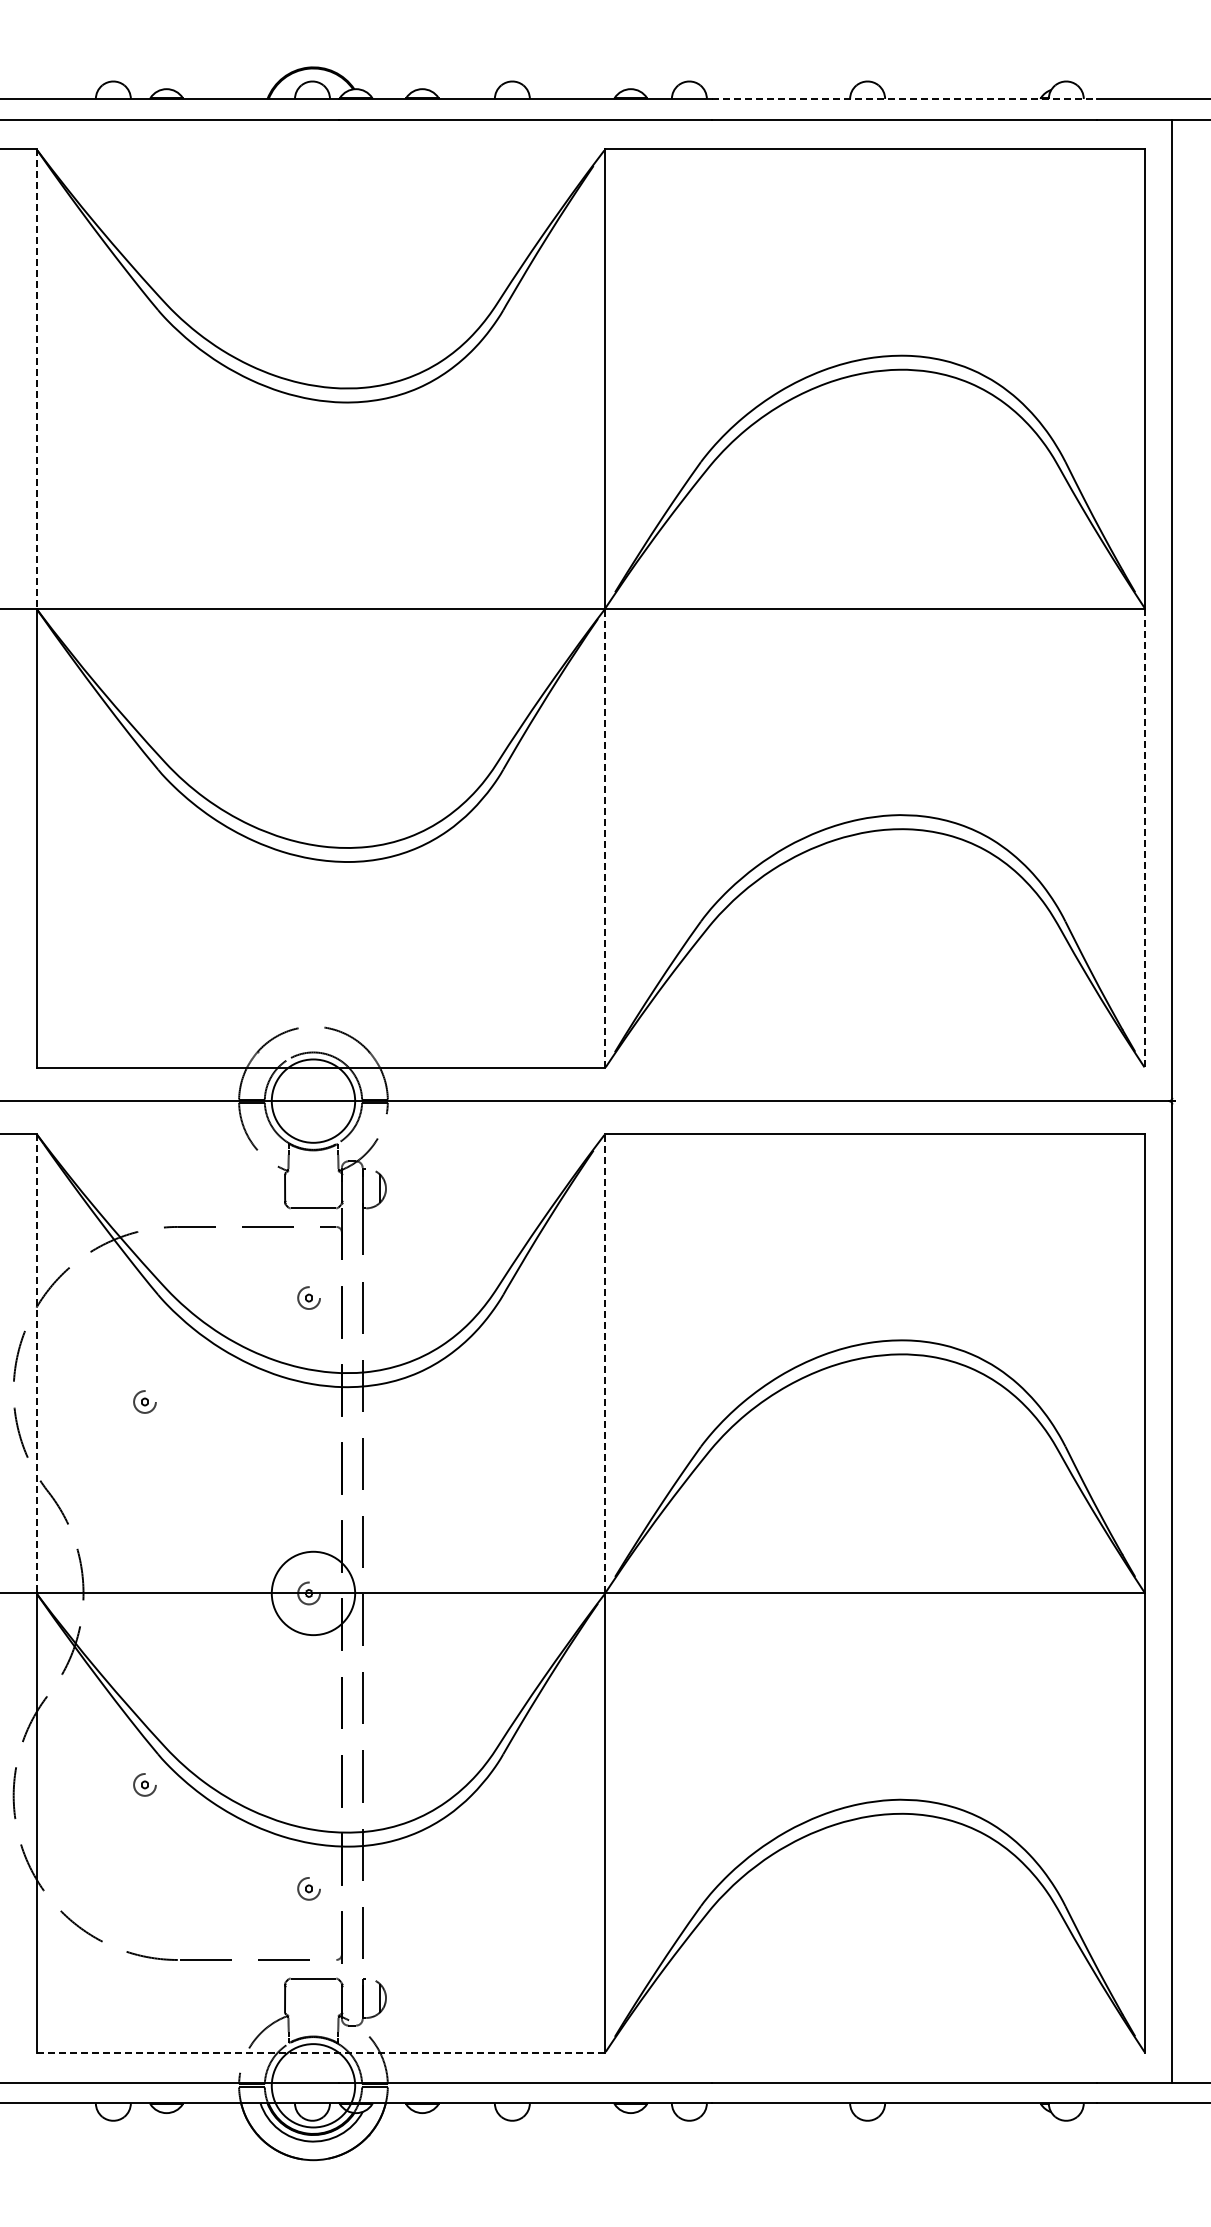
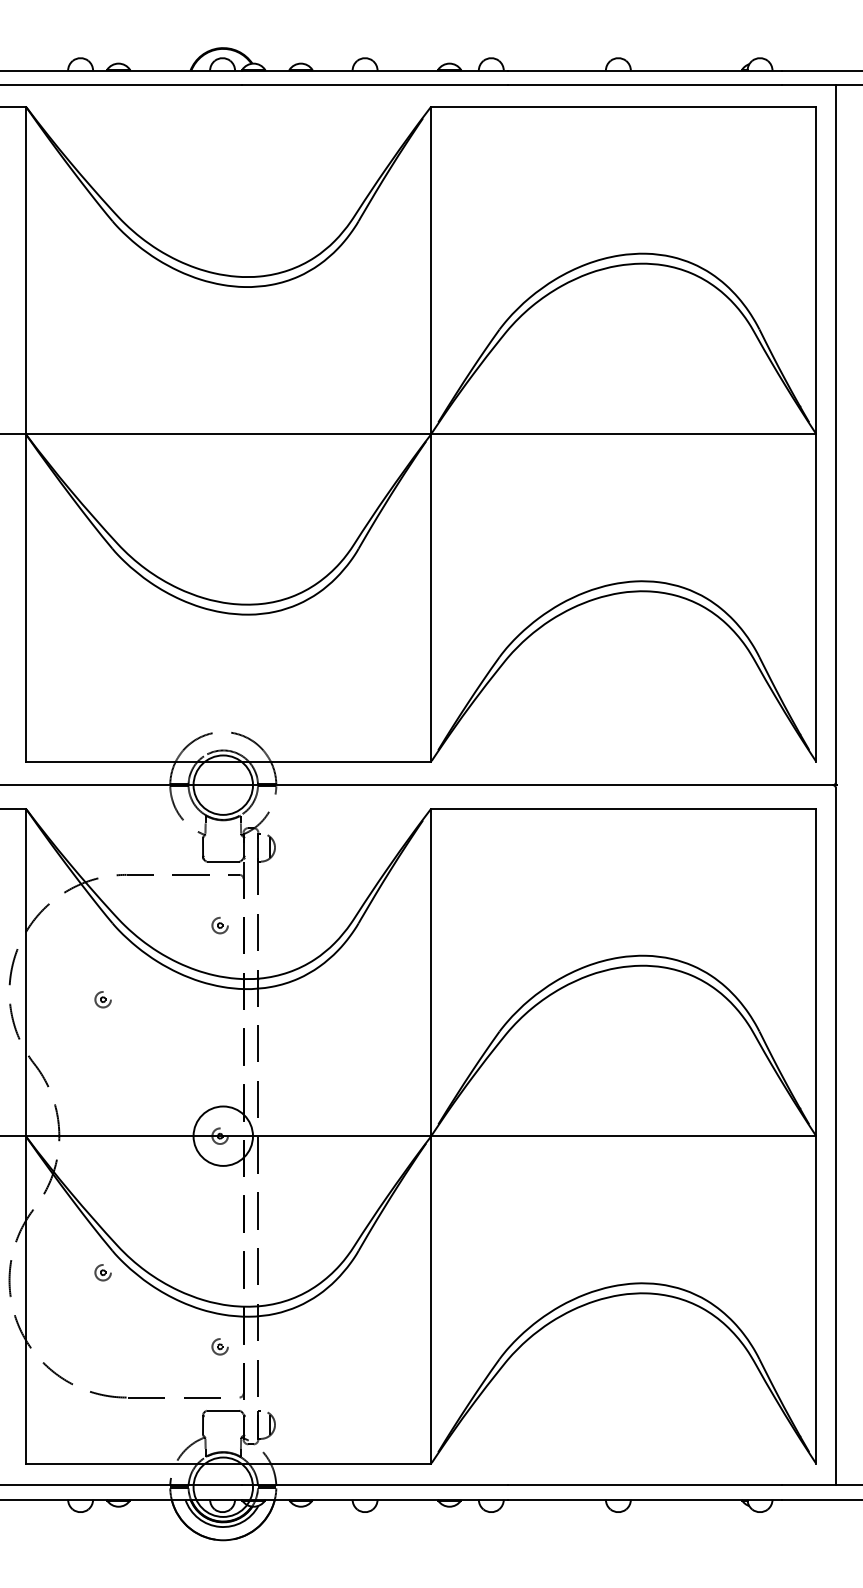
line: (905, 99) -> (645, 71), dashed -> solid
line: (36, 379) -> (25, 270), dashed -> solid
line: (605, 838) -> (431, 597), dashed -> solid
line: (1145, 838) -> (816, 597), dashed -> solid
line: (36, 1363) -> (25, 972), dashed -> solid
line: (605, 1363) -> (431, 972), dashed -> solid
line: (321, 2052) -> (229, 1463), dashed -> solid

